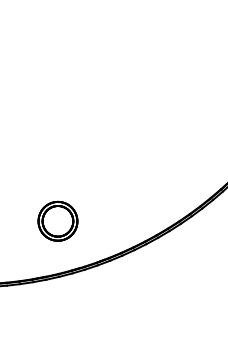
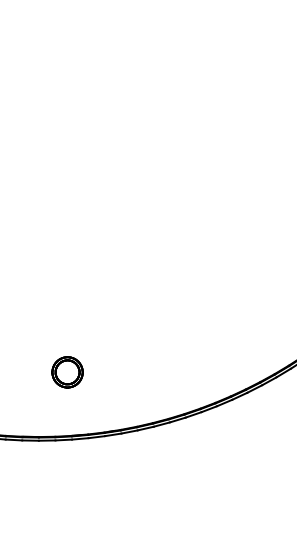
part: (57, 221) -> (67, 372), size x0.62

